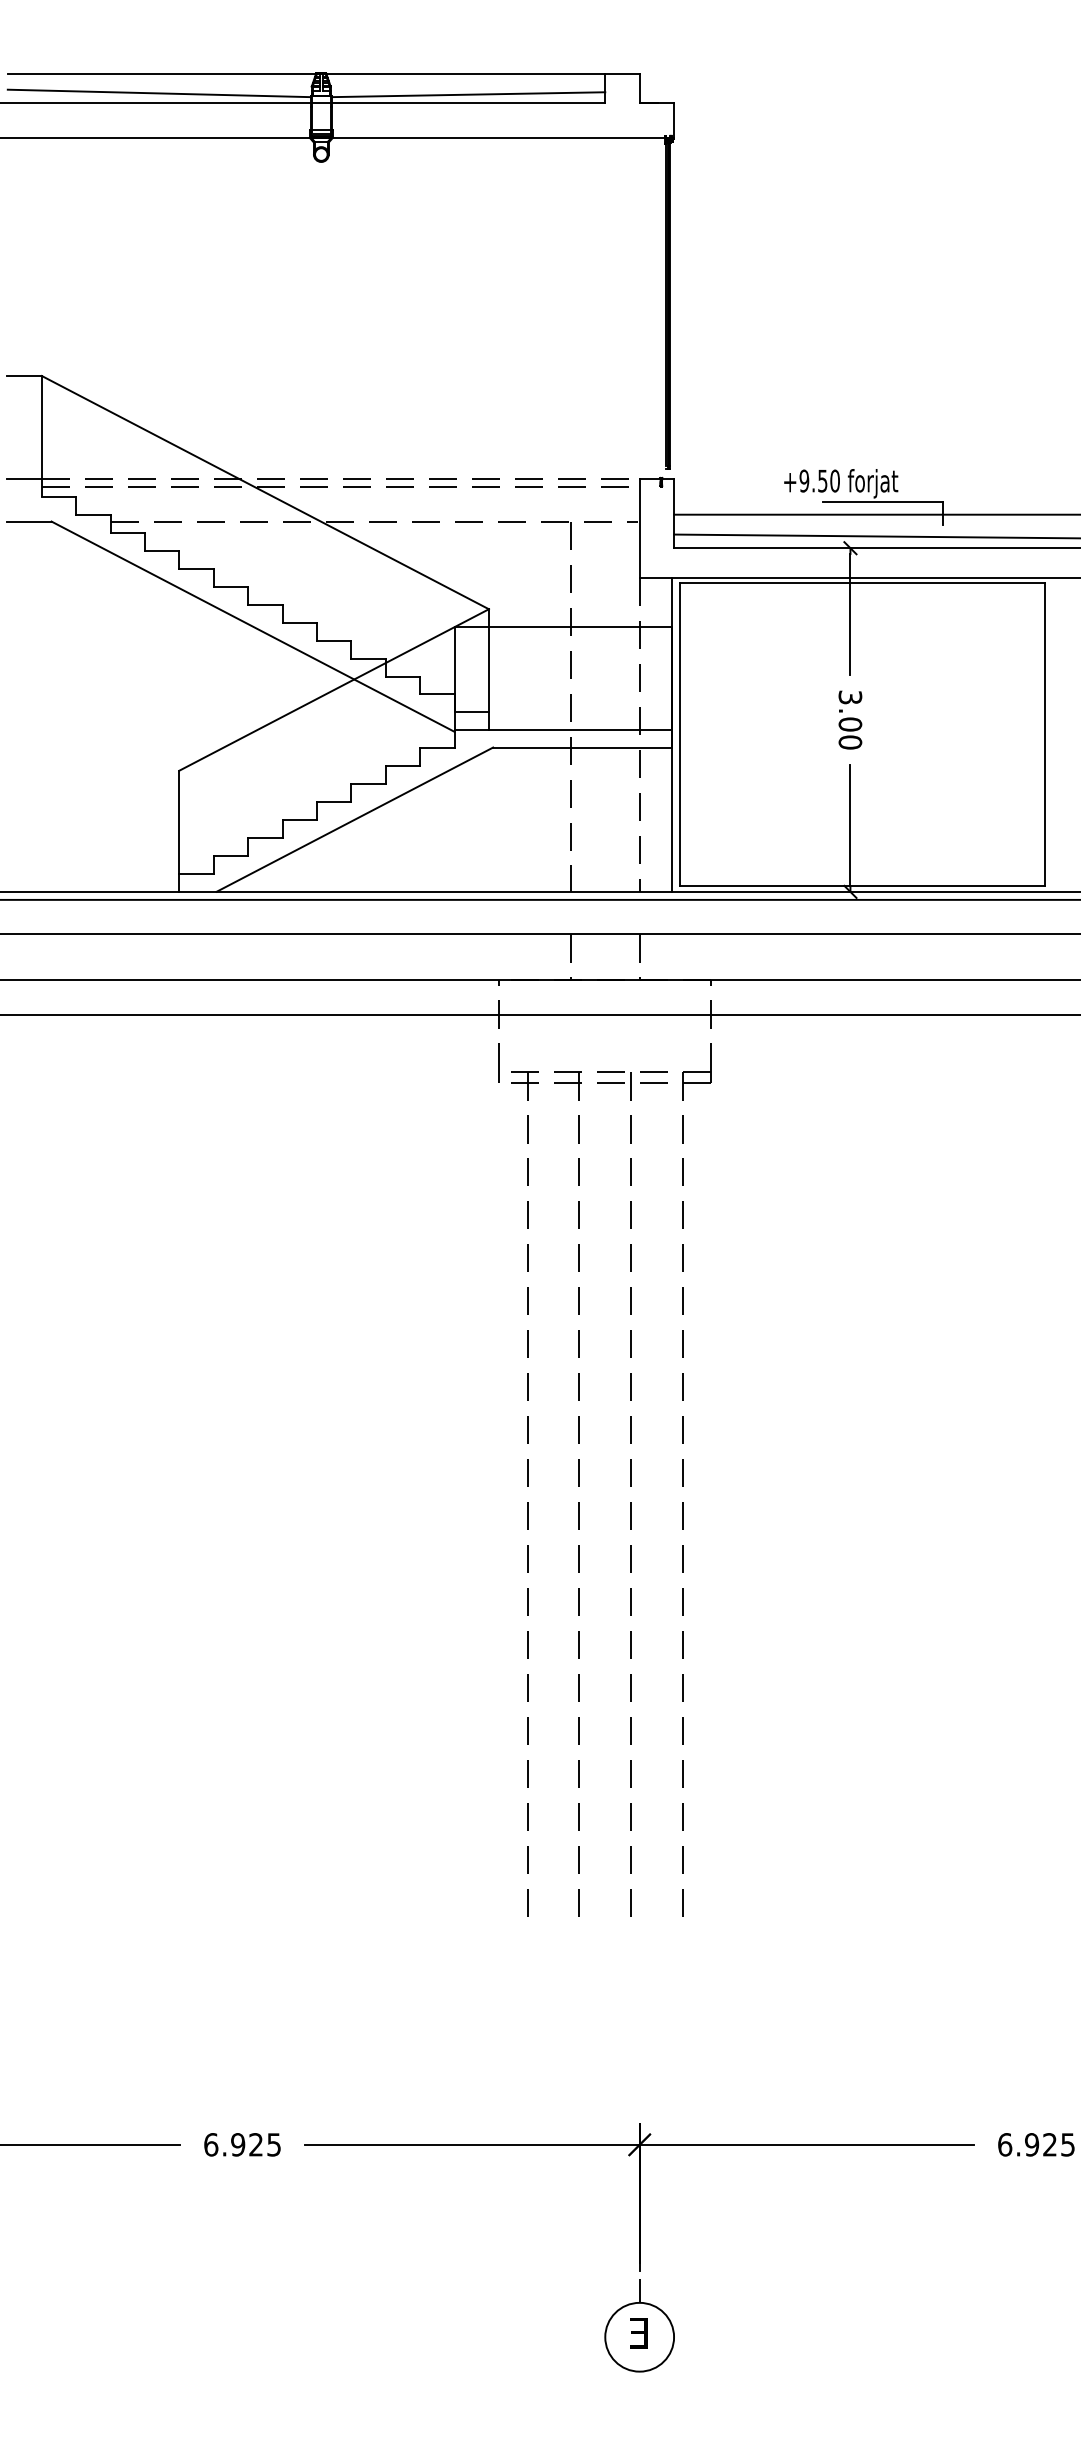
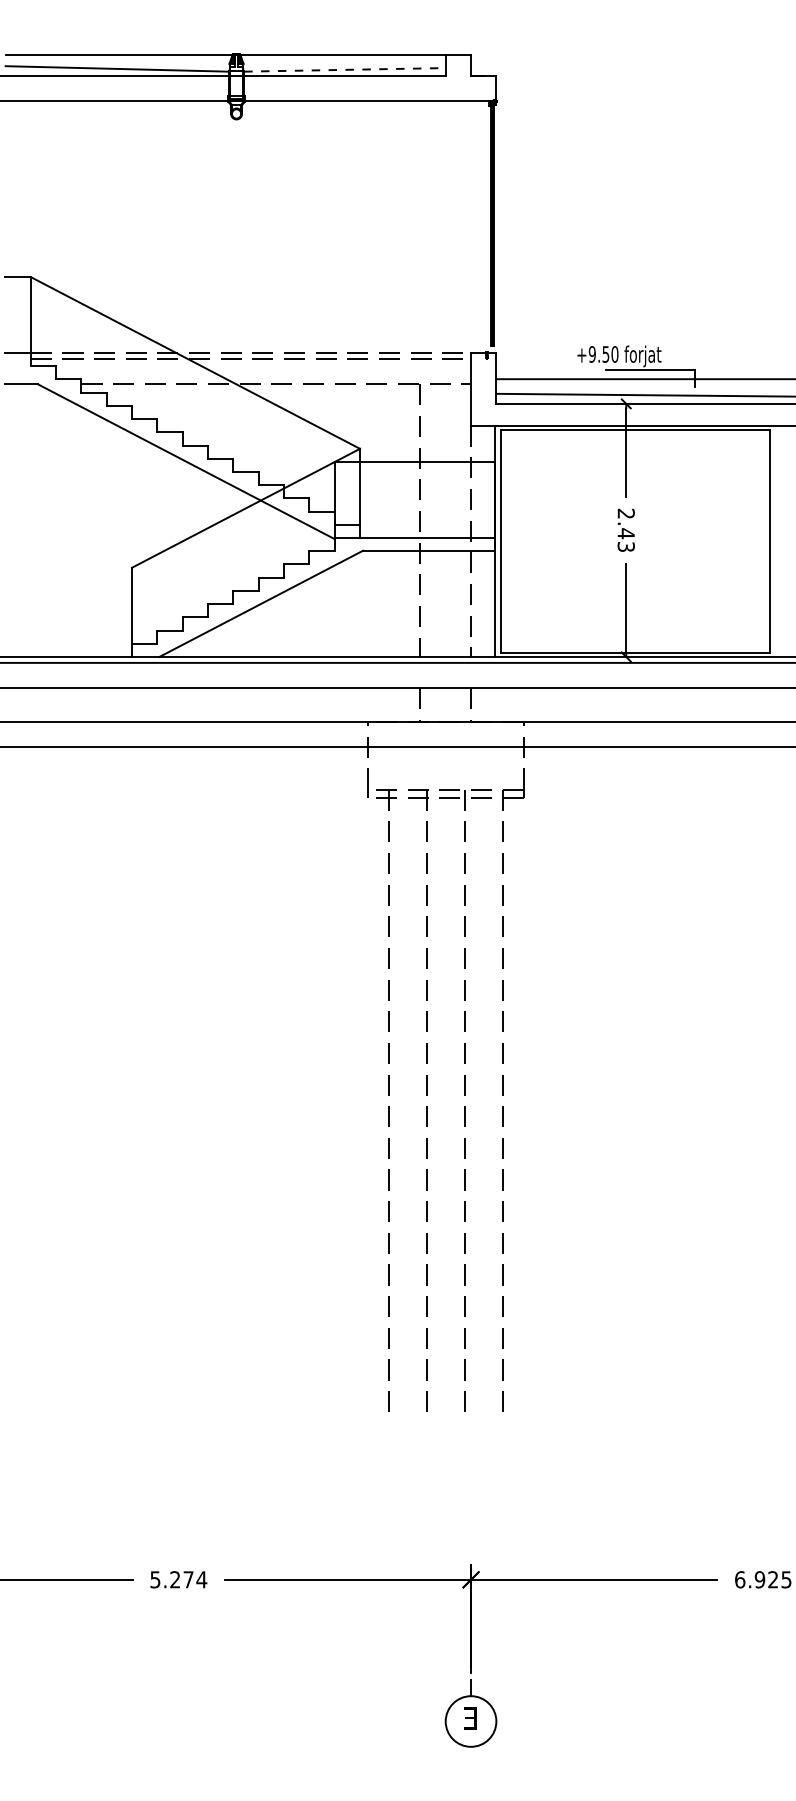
line: (468, 94) -> (344, 69), solid -> dashed
text: (850, 719) -> (626, 530), 3.00 -> 2.43
text: (242, 2144) -> (178, 1579), 6.925 -> 5.274

